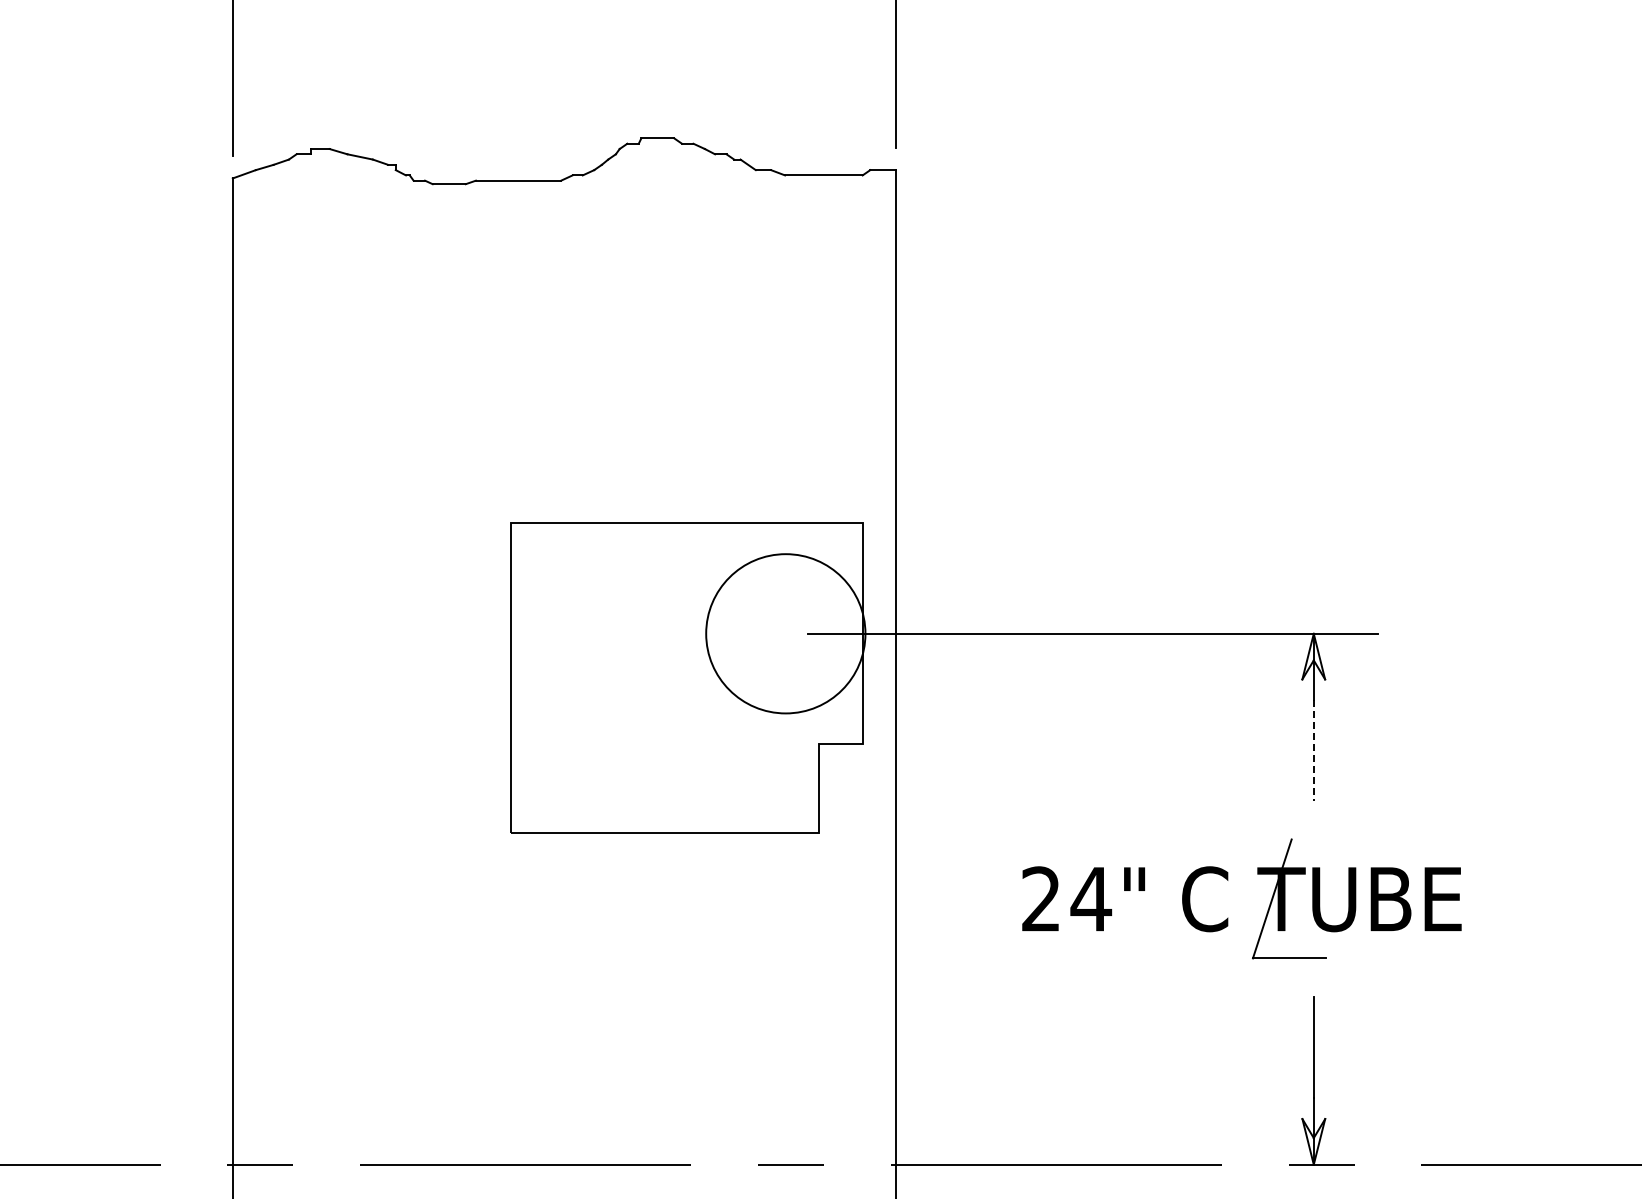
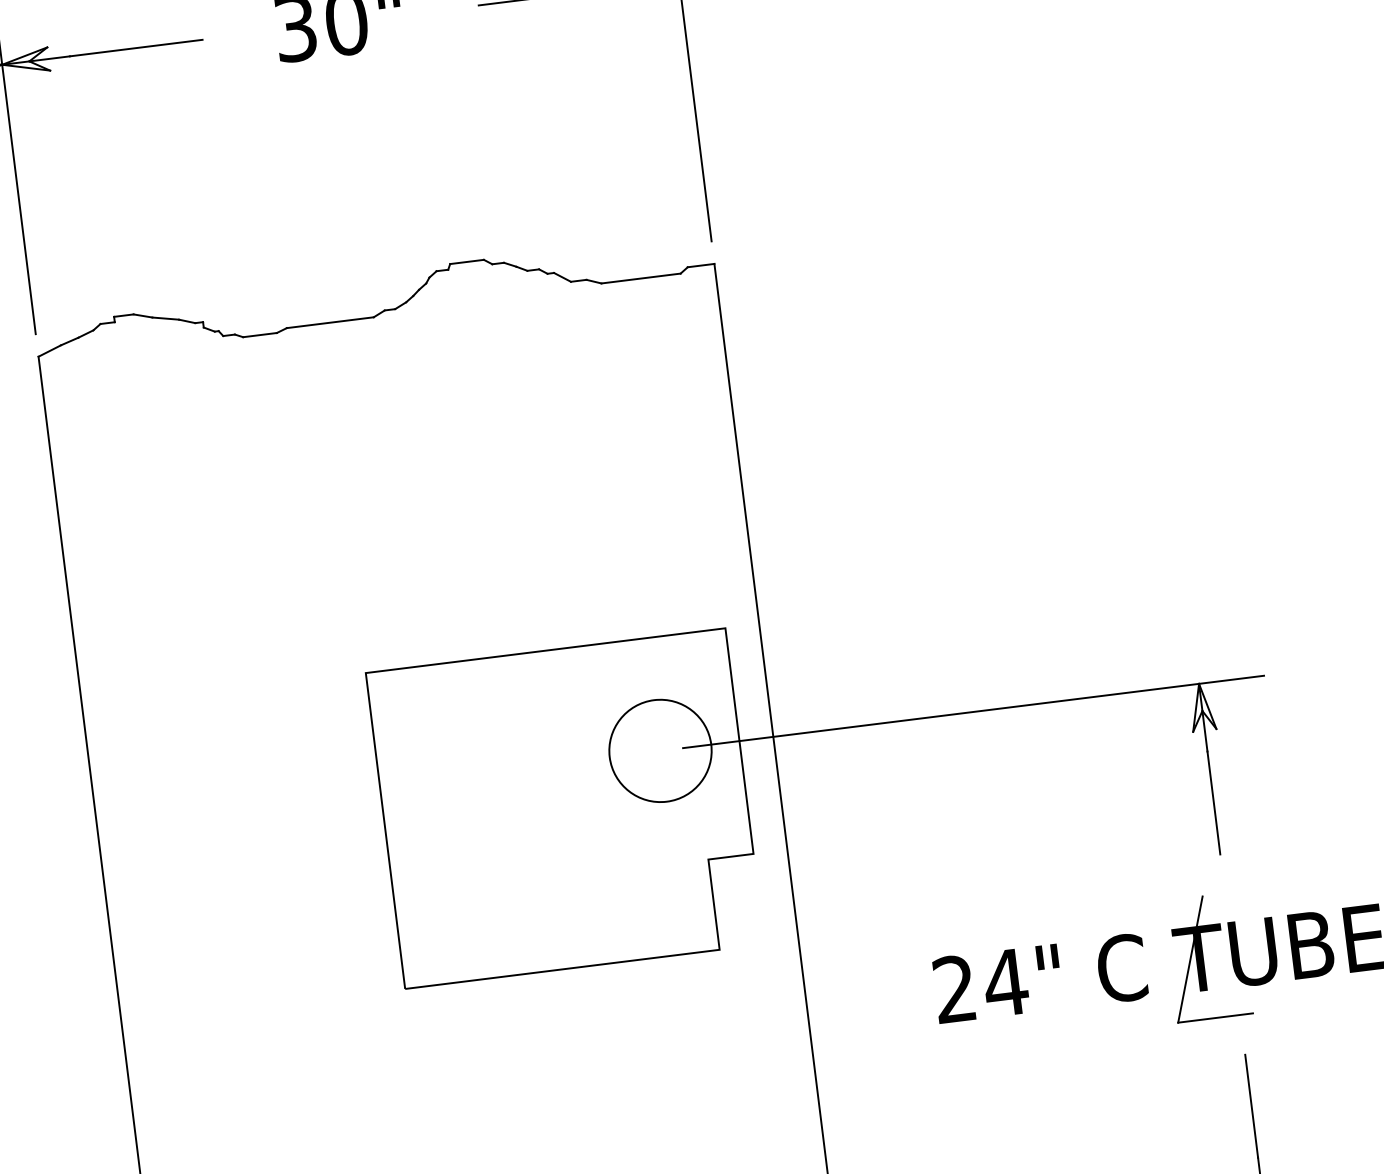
circle: (785, 633) -> (660, 750), size x0.62
line: (1313, 751) -> (1213, 803), dashed -> solid

